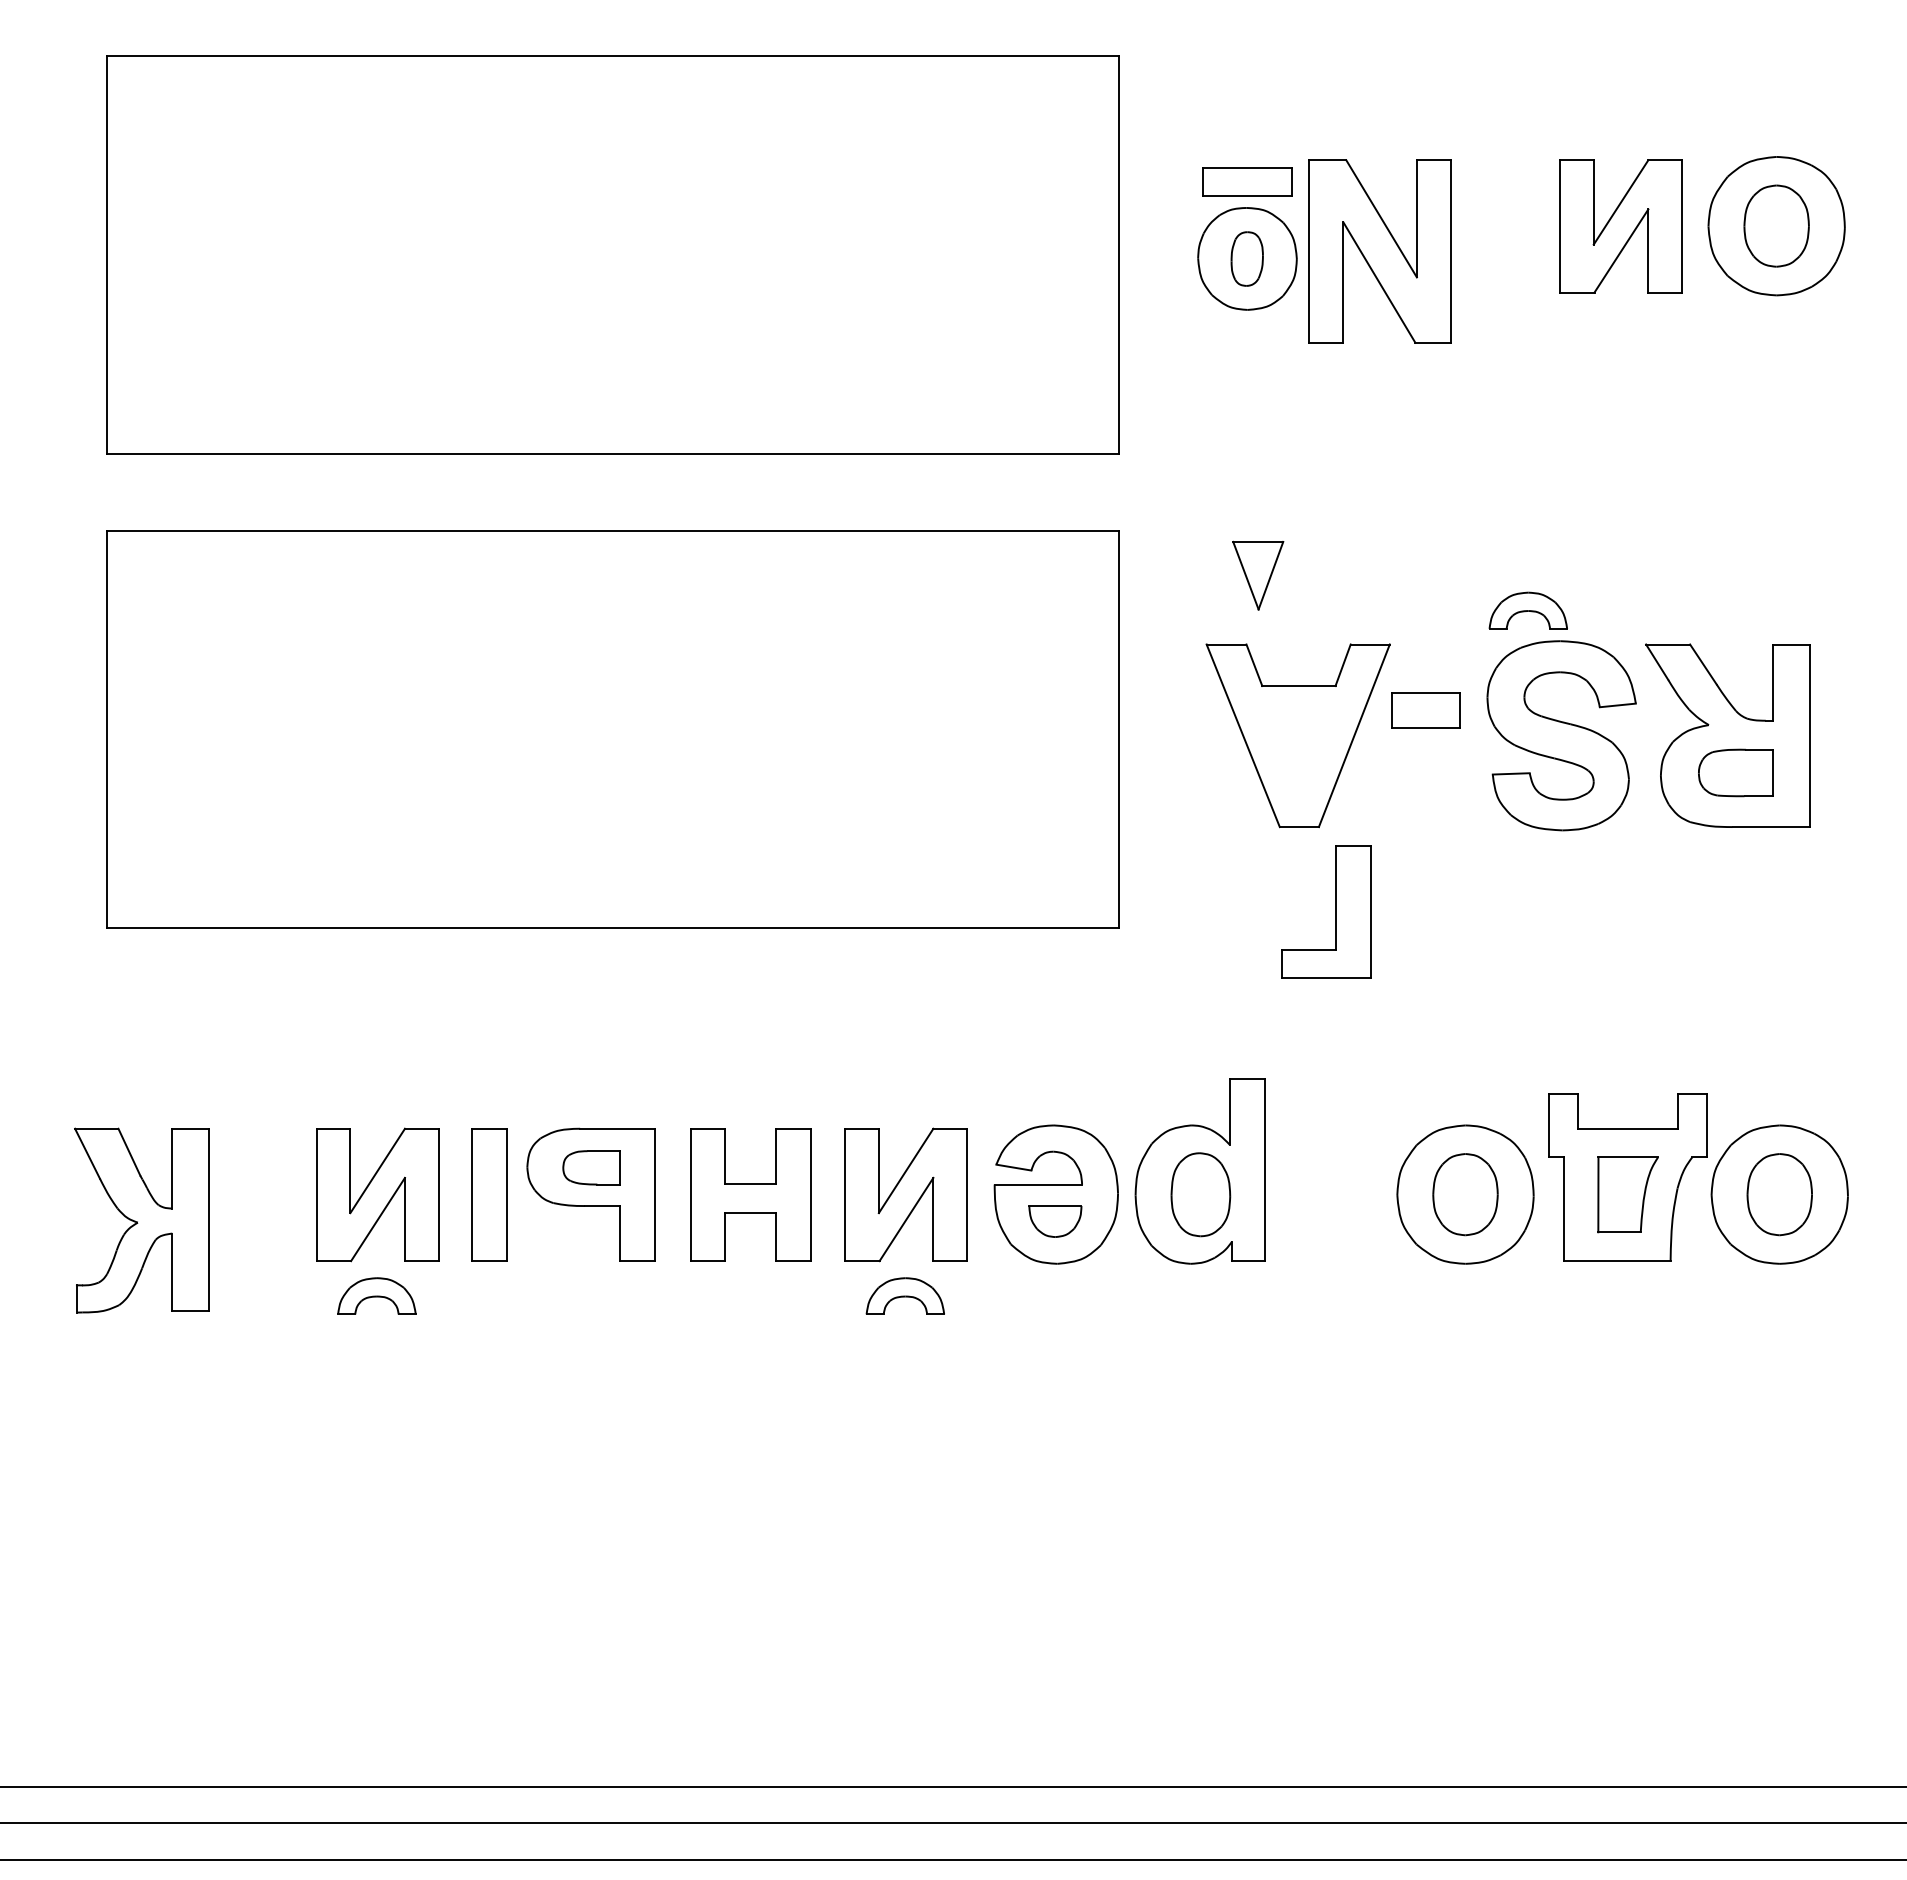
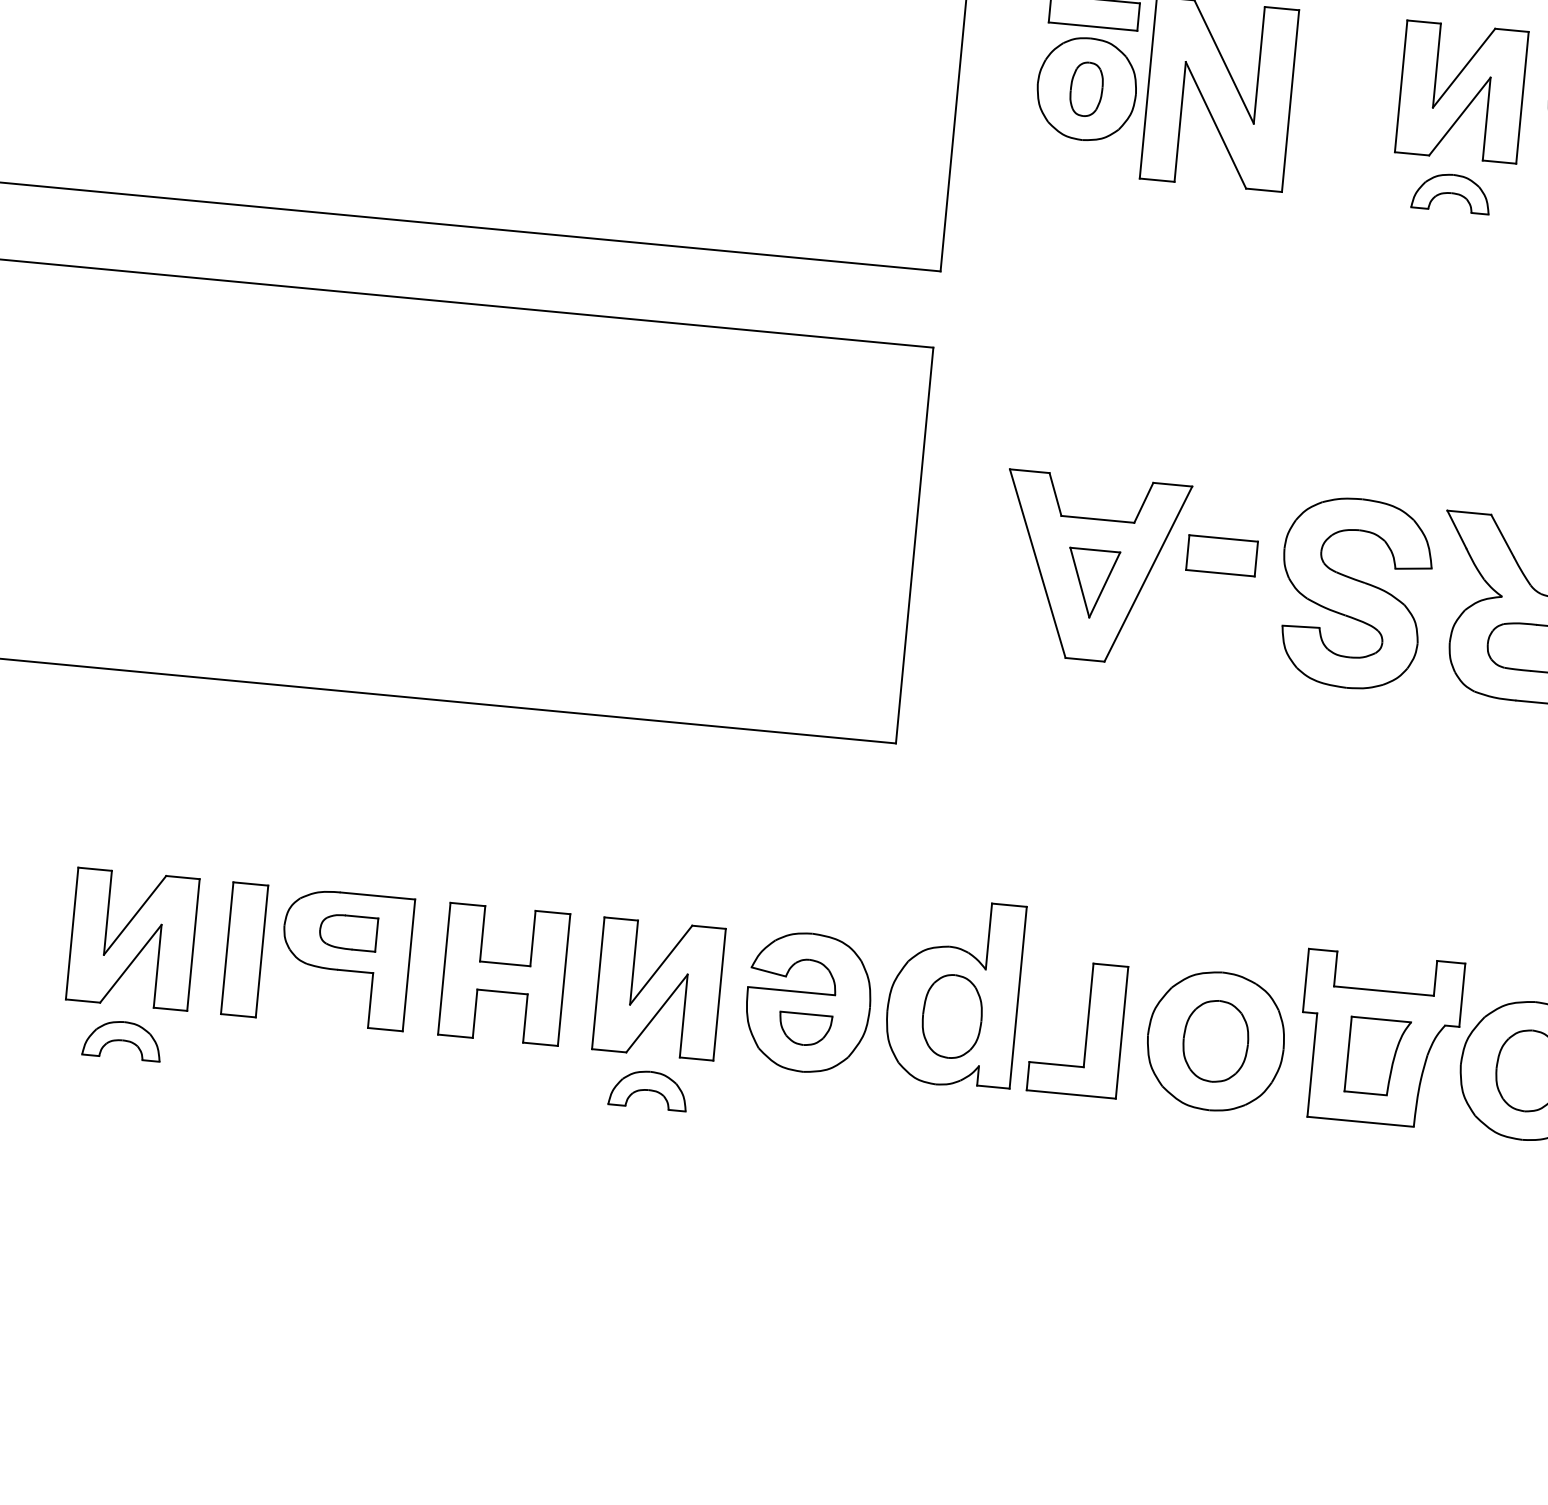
part: (1258, 575) -> (1092, 583), moved
part: (1527, 610) -> (1450, 192), moved
part: (1335, 911) -> (1086, 1029), moved

